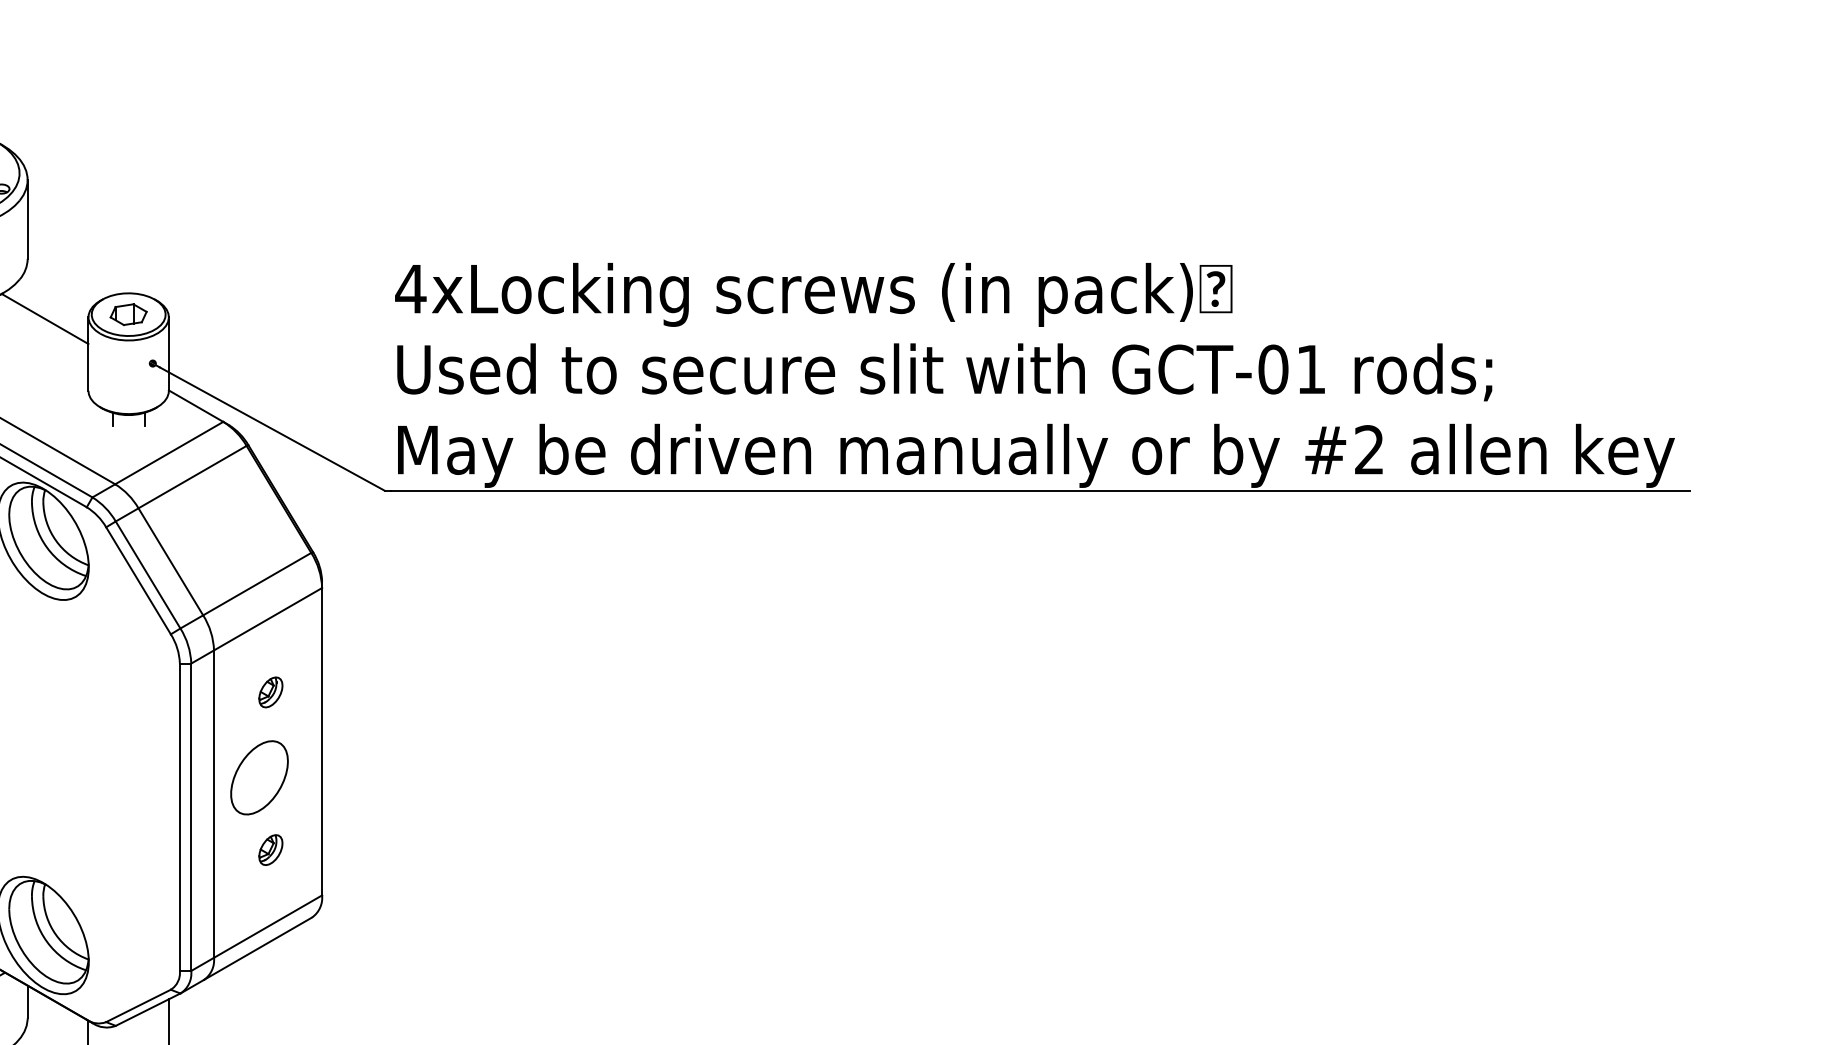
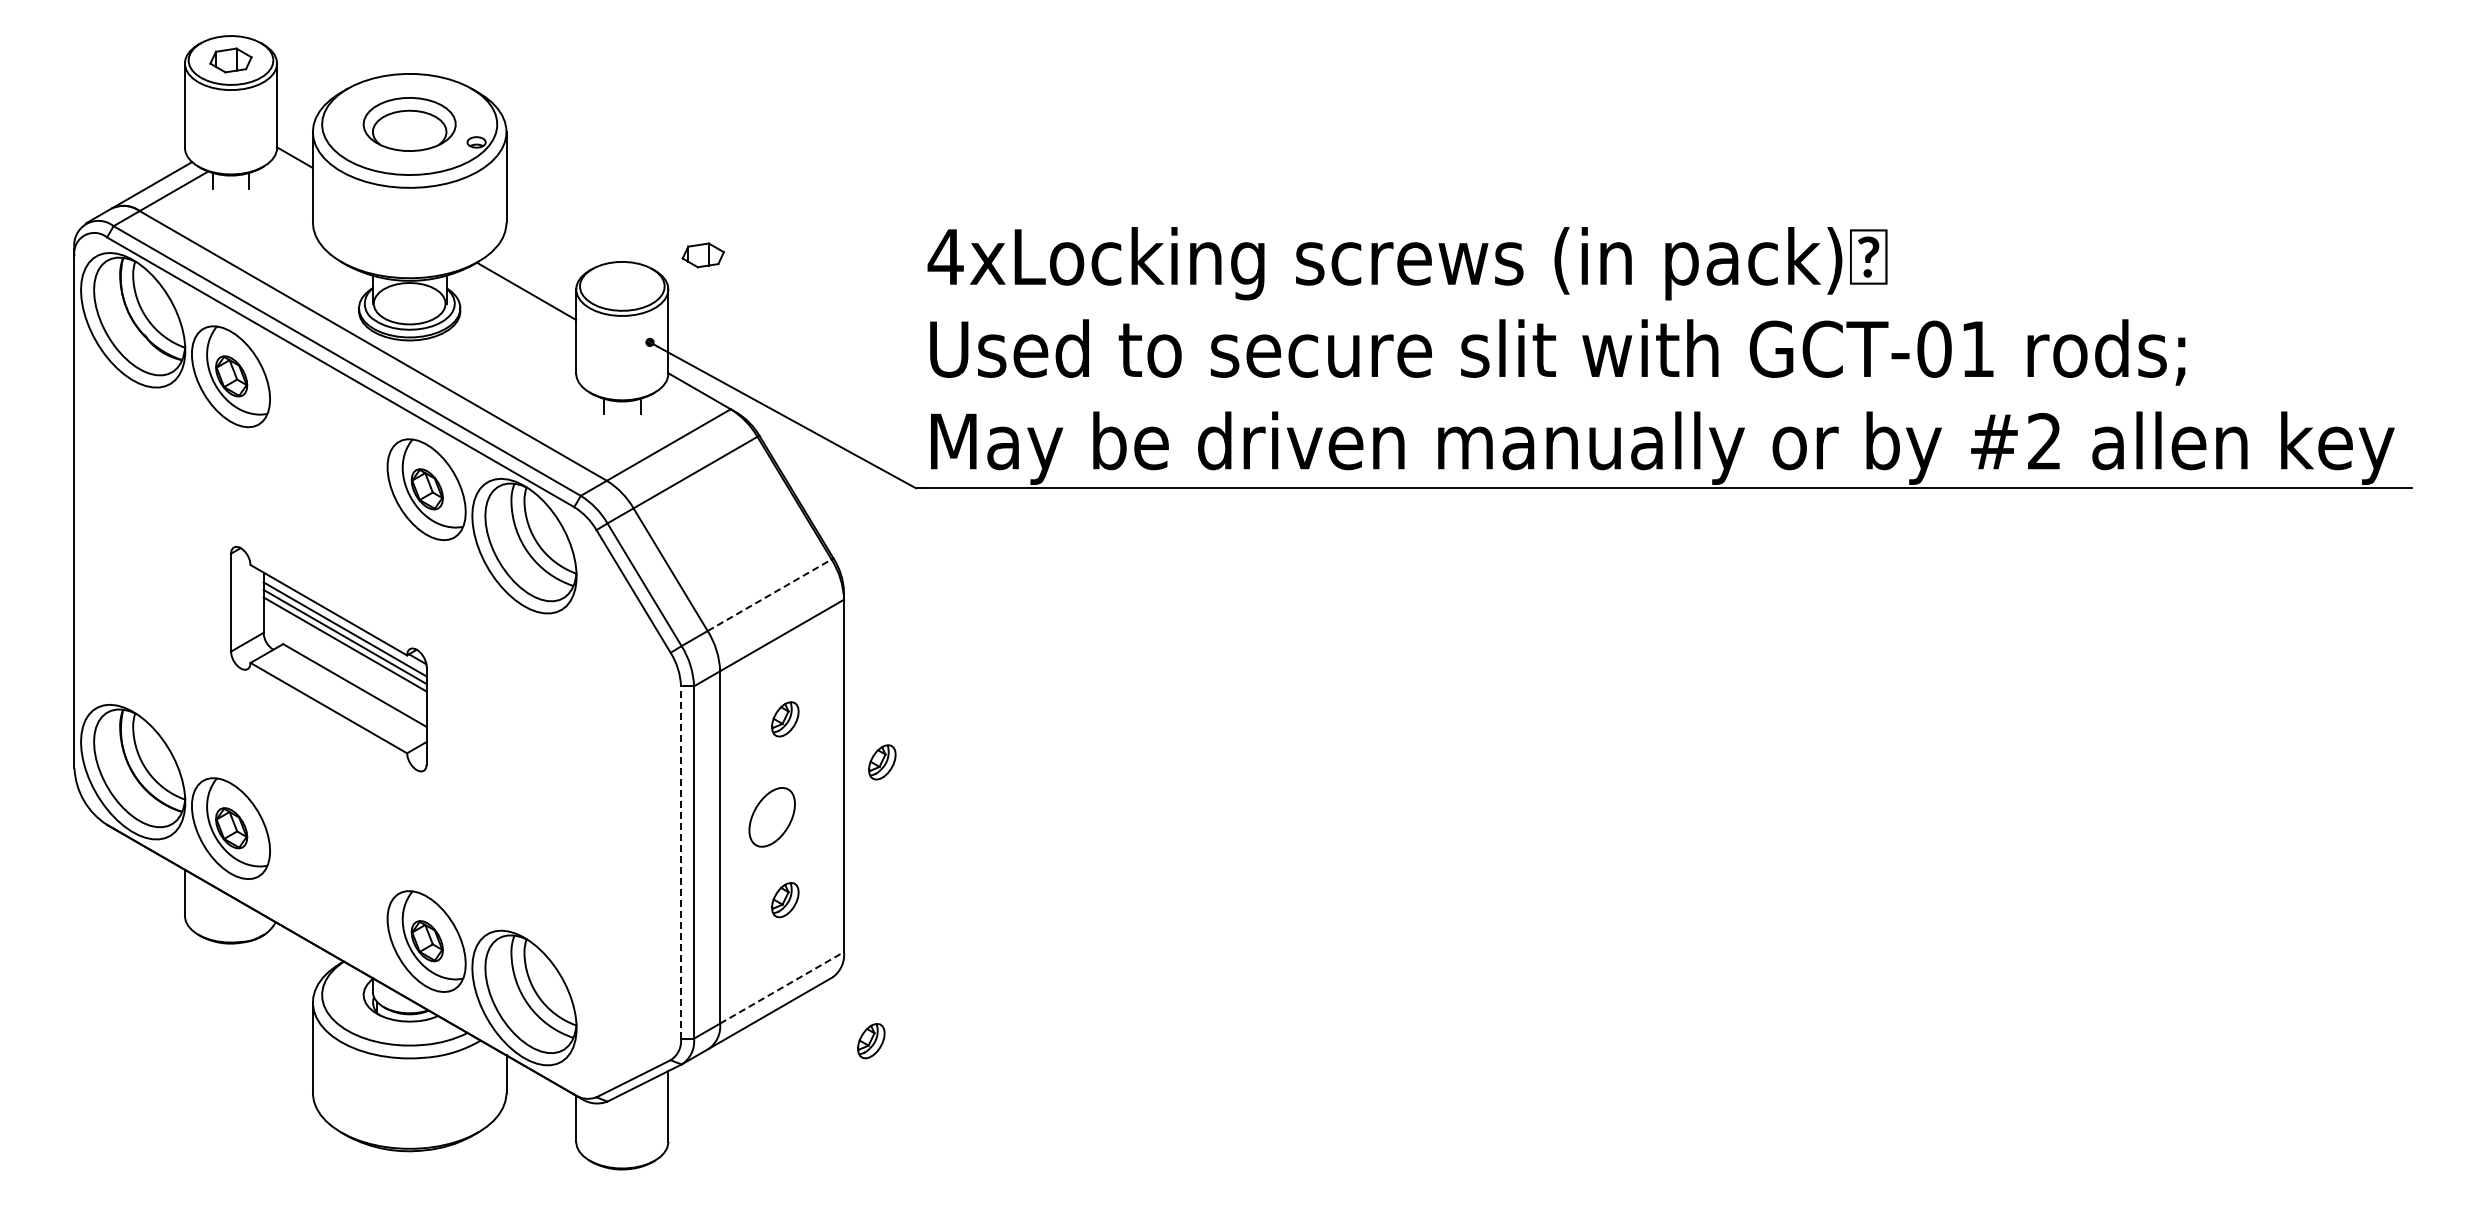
part: (127, 314) -> (702, 255), moved
line: (257, 584) -> (769, 595), solid -> dashed
part: (355, 730) -> (882, 762), added
part: (258, 778) -> (771, 817), size x0.7
line: (180, 816) -> (681, 861), solid -> dashed
line: (268, 926) -> (782, 987), solid -> dashed
part: (346, 973) -> (871, 1041), added

